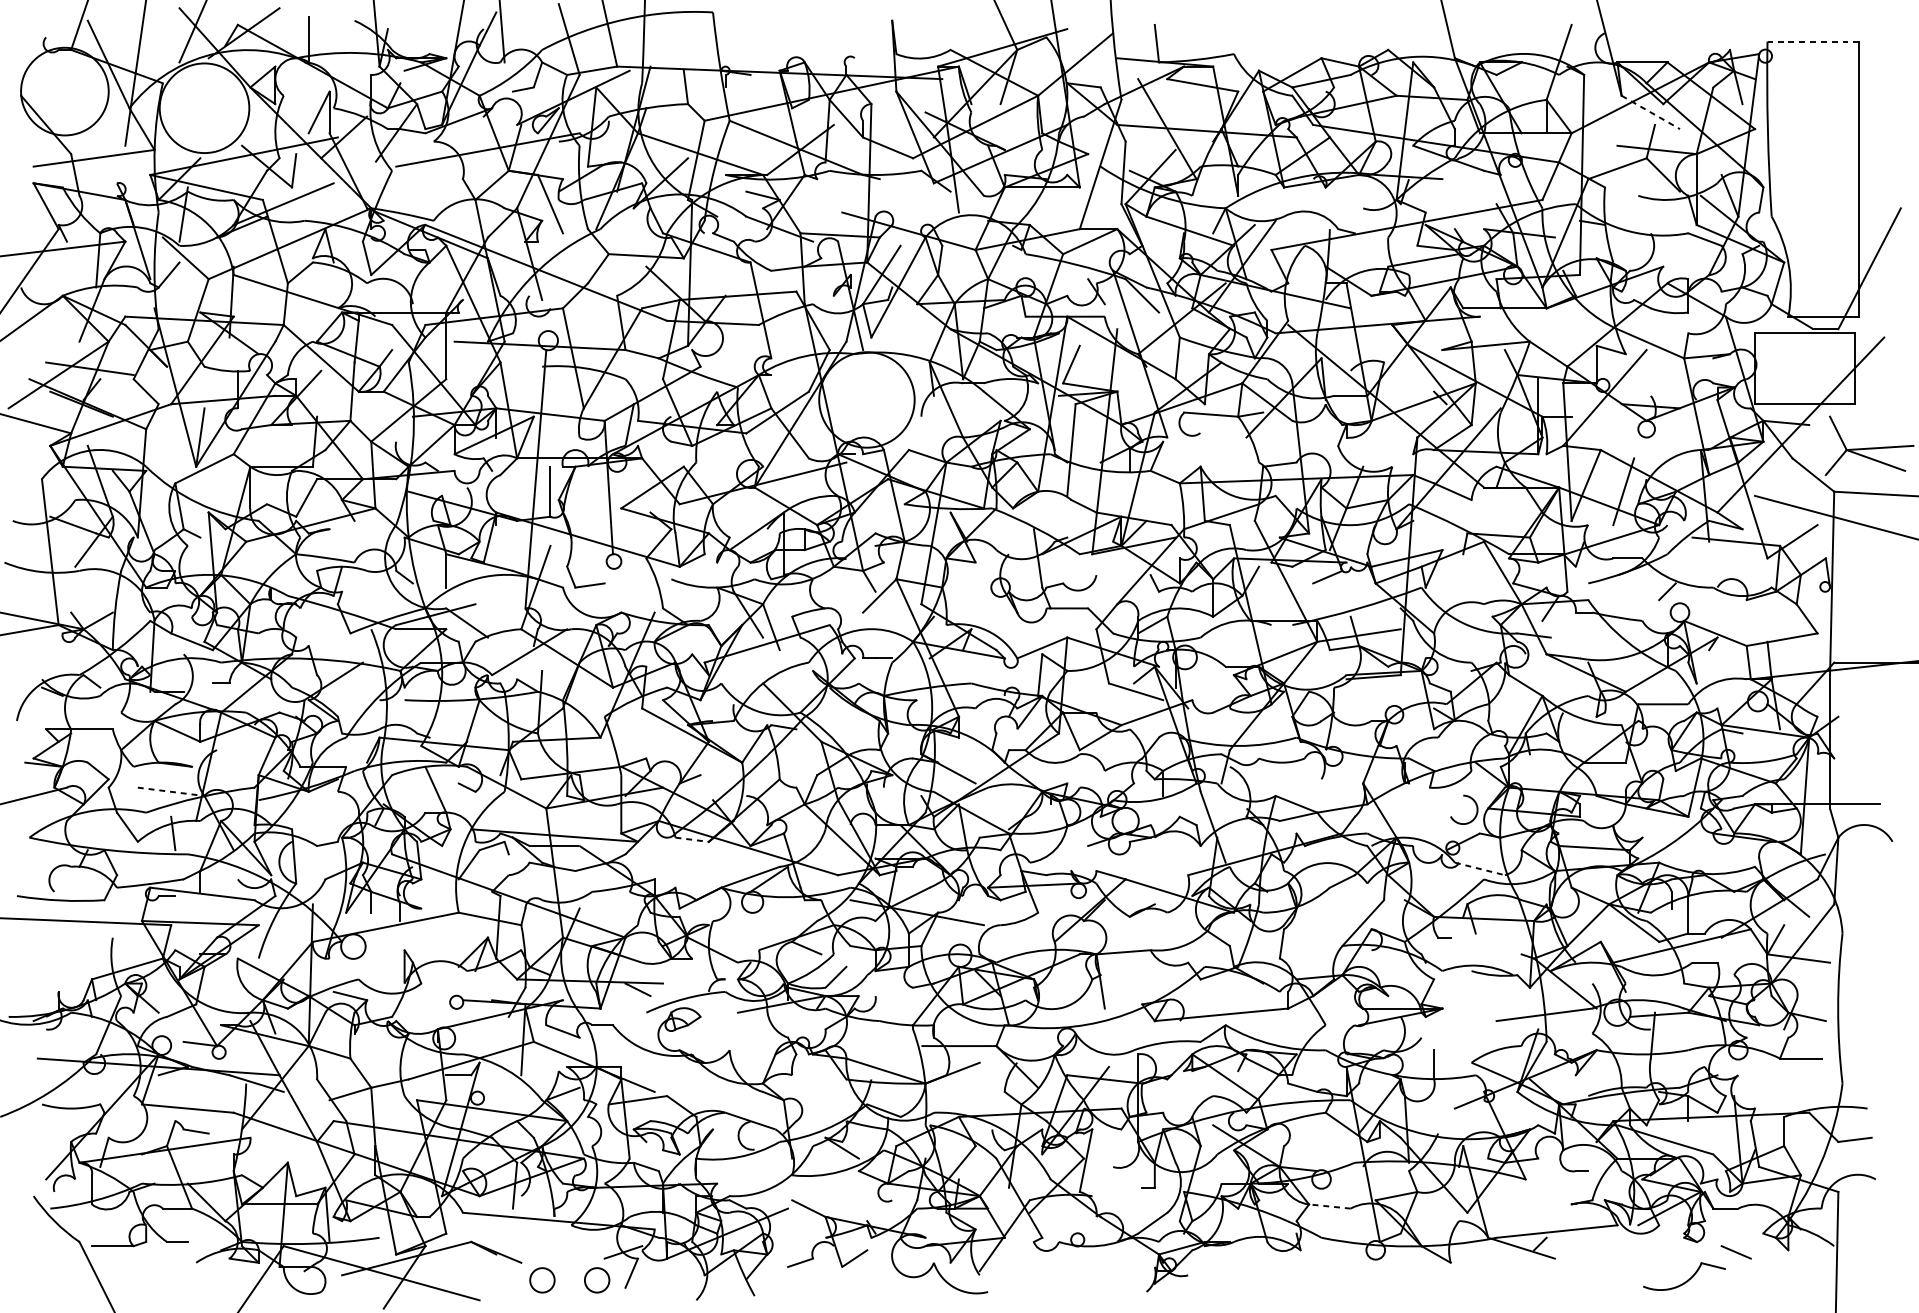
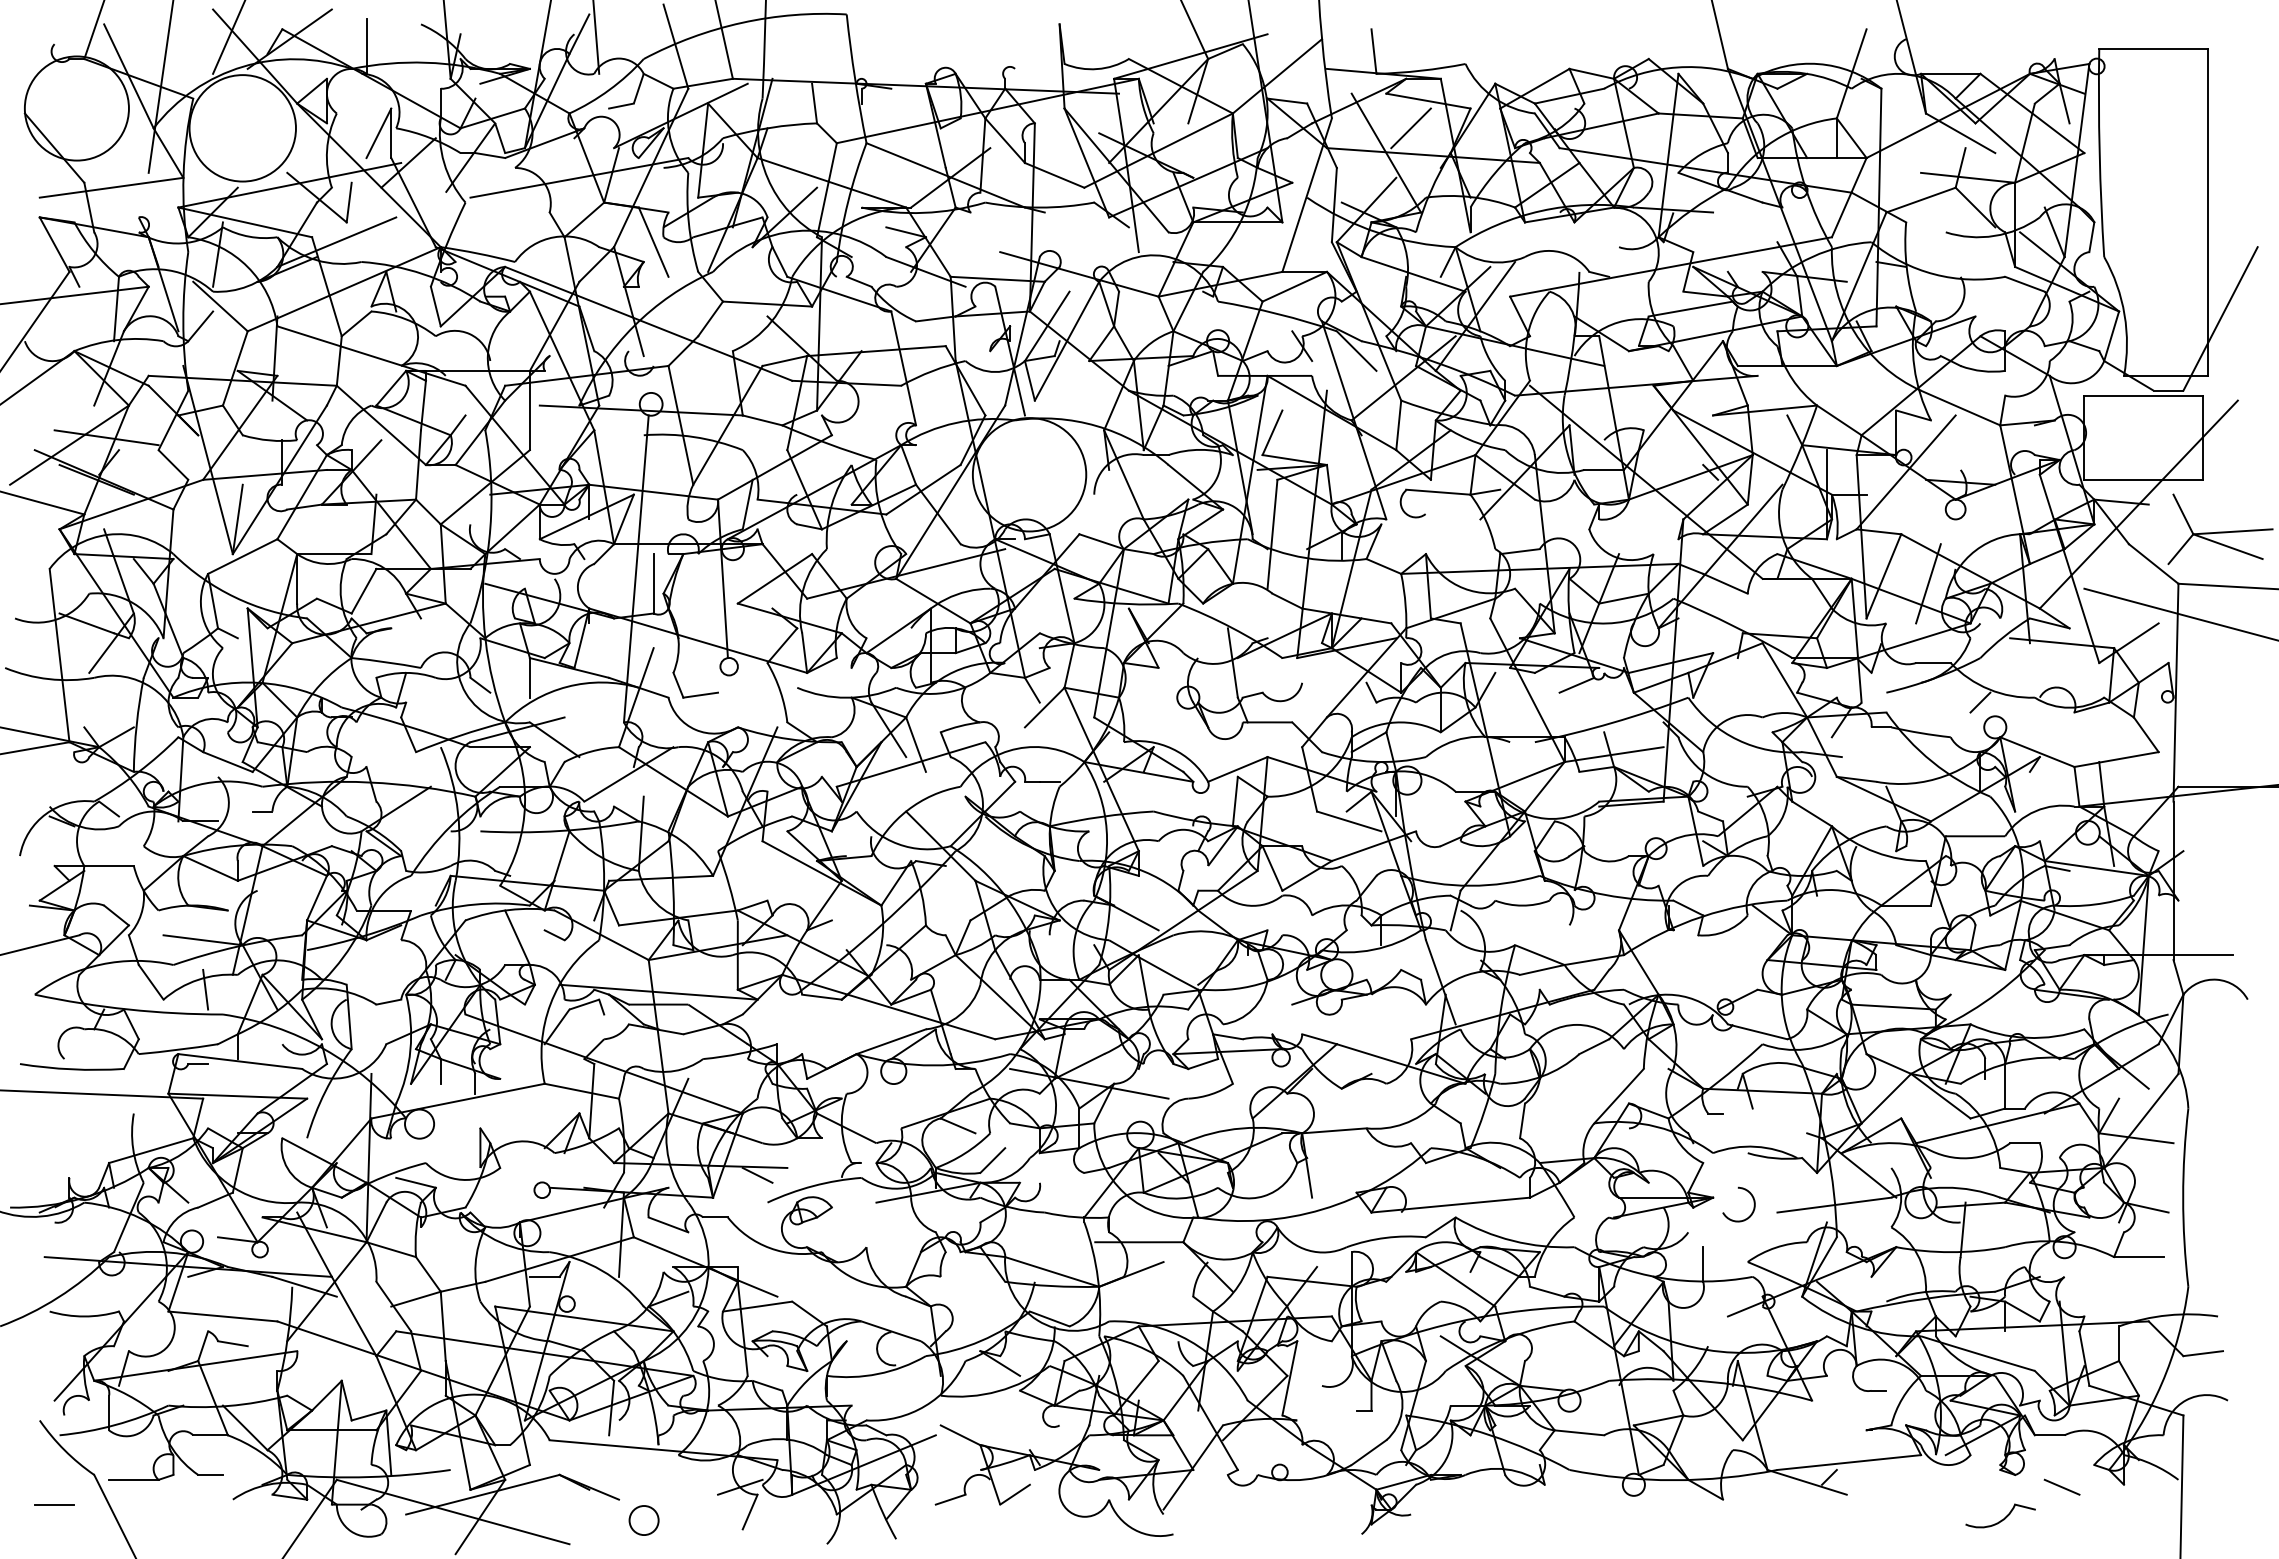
line: (1813, 41) -> (2153, 49), dashed -> solid
line: (1187, 108) -> (1410, 128), added
line: (1650, 112) -> (1960, 133), dashed -> solid
line: (171, 792) -> (203, 940), dashed -> solid
arc: (1476, 809) -> (1753, 1204), moved
line: (691, 840) -> (821, 997), dashed -> solid
line: (1479, 868) -> (1757, 1031), dashed -> solid
line: (1329, 1206) -> (1579, 1432), dashed -> solid
line: (46, 1266) -> (54, 1504), added
part: (1684, 1276) -> (2000, 1515), size x0.71
circle: (596, 1280) -> (708, 1520), removed

